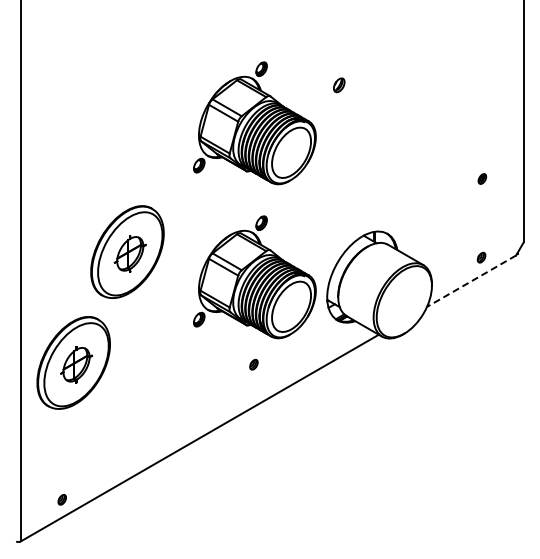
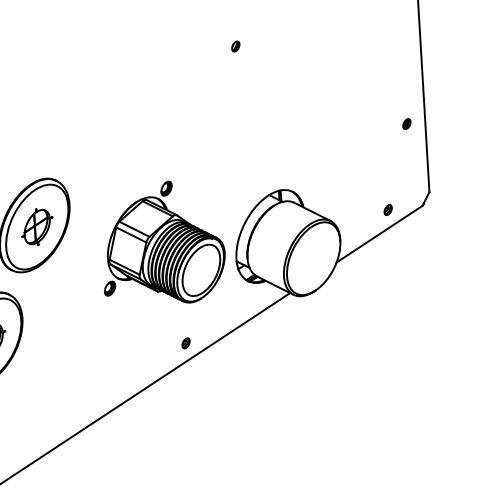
part: (338, 85) -> (235, 46), size x0.71
part: (254, 123) -> (153, 89), removed
part: (482, 178) -> (407, 123), moved
line: (471, 281) -> (379, 234), dashed -> solid
part: (253, 364) -> (185, 343), moved

